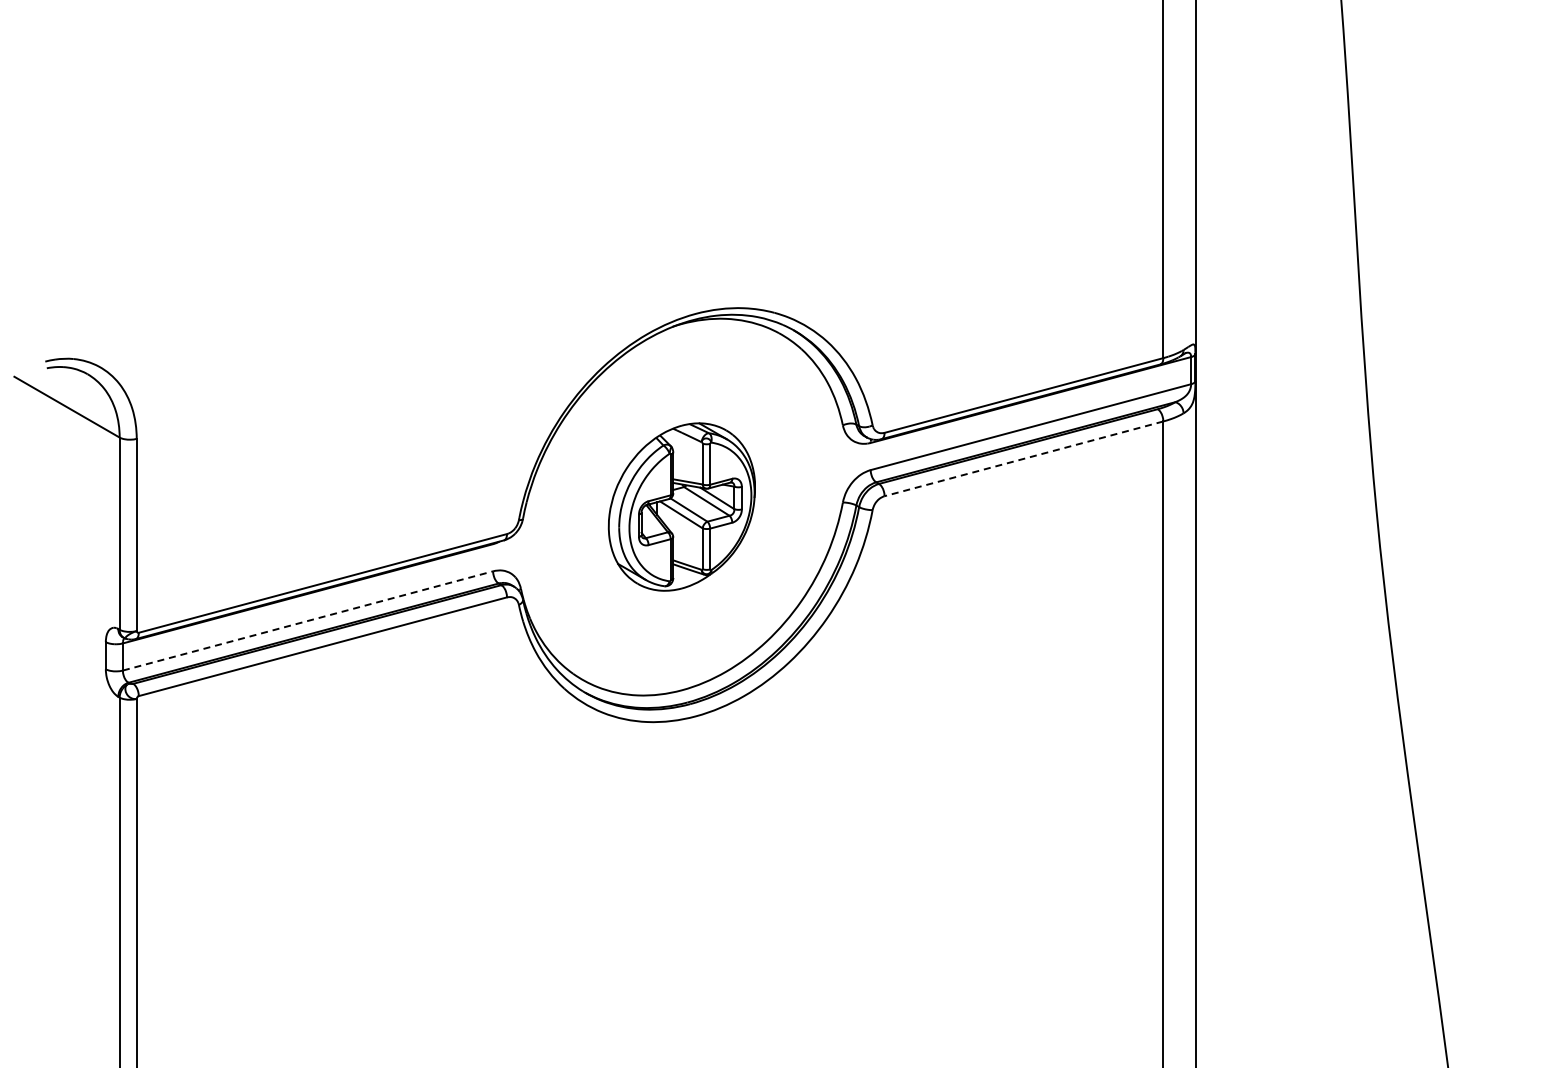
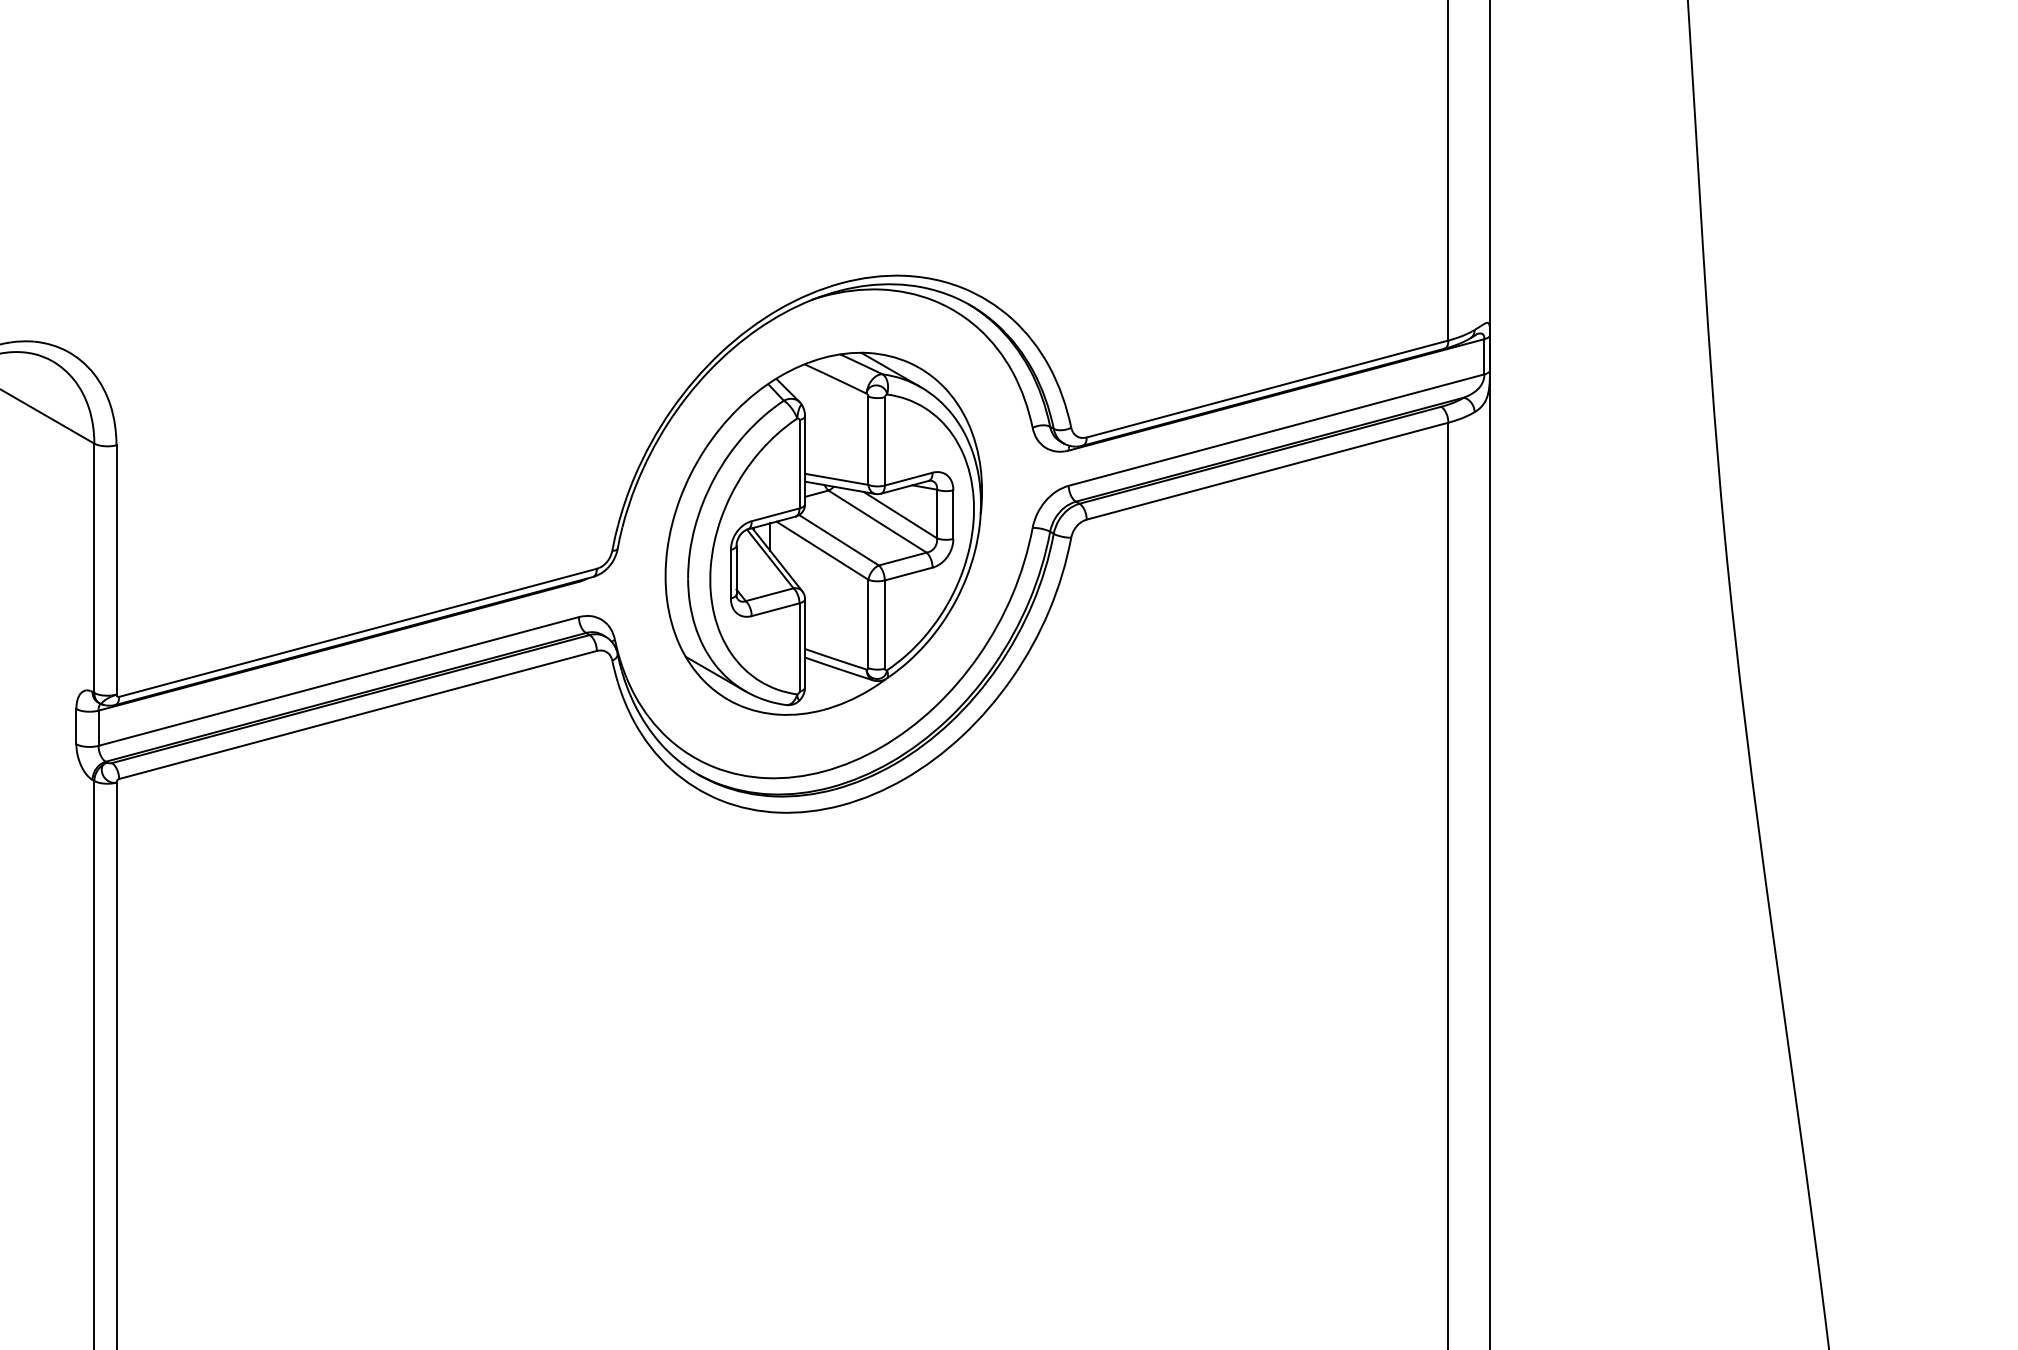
line: (1023, 458) -> (1266, 470), dashed -> solid
part: (681, 506) -> (823, 533), size x1.67
line: (308, 620) -> (339, 680), dashed -> solid

